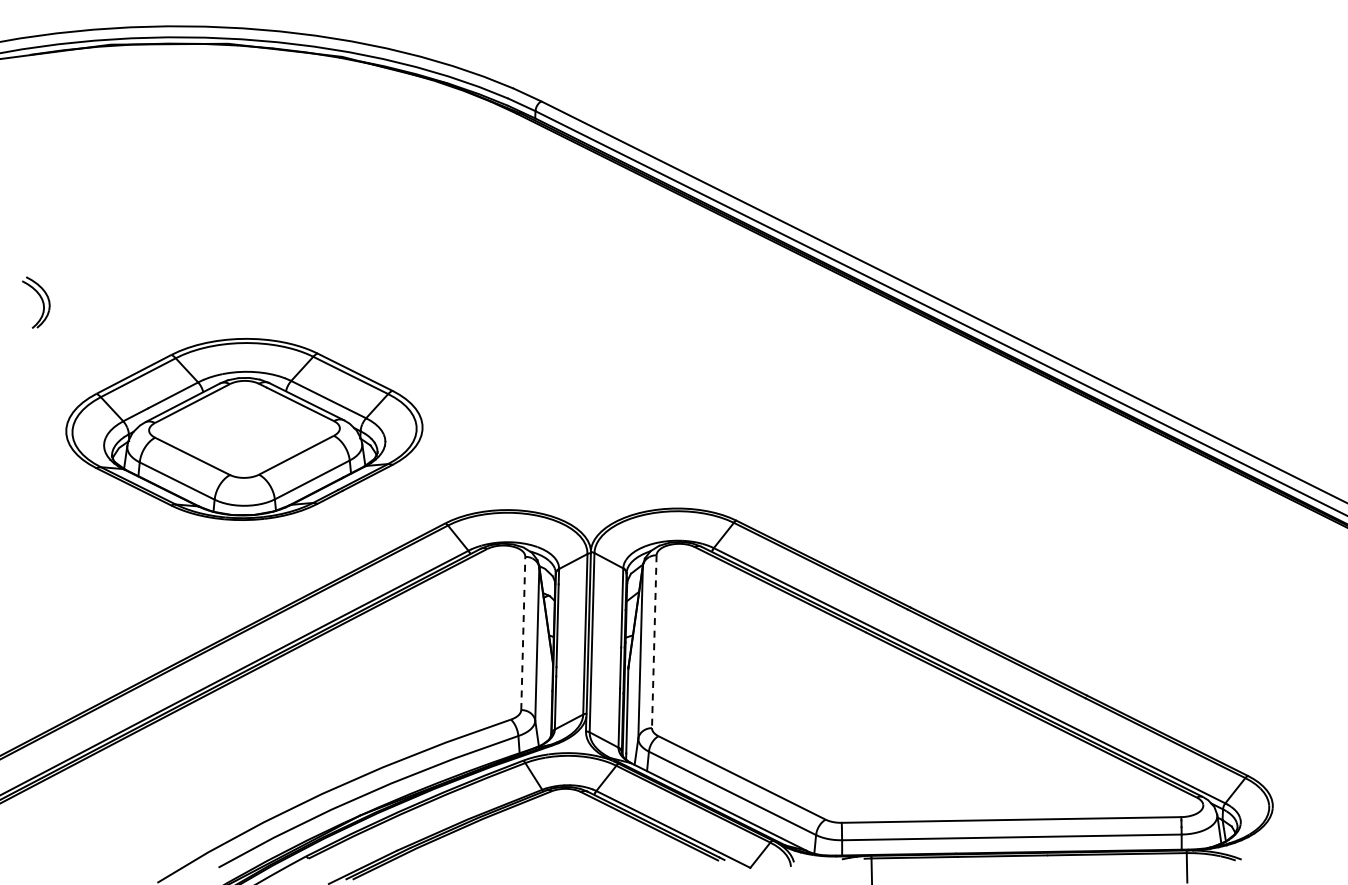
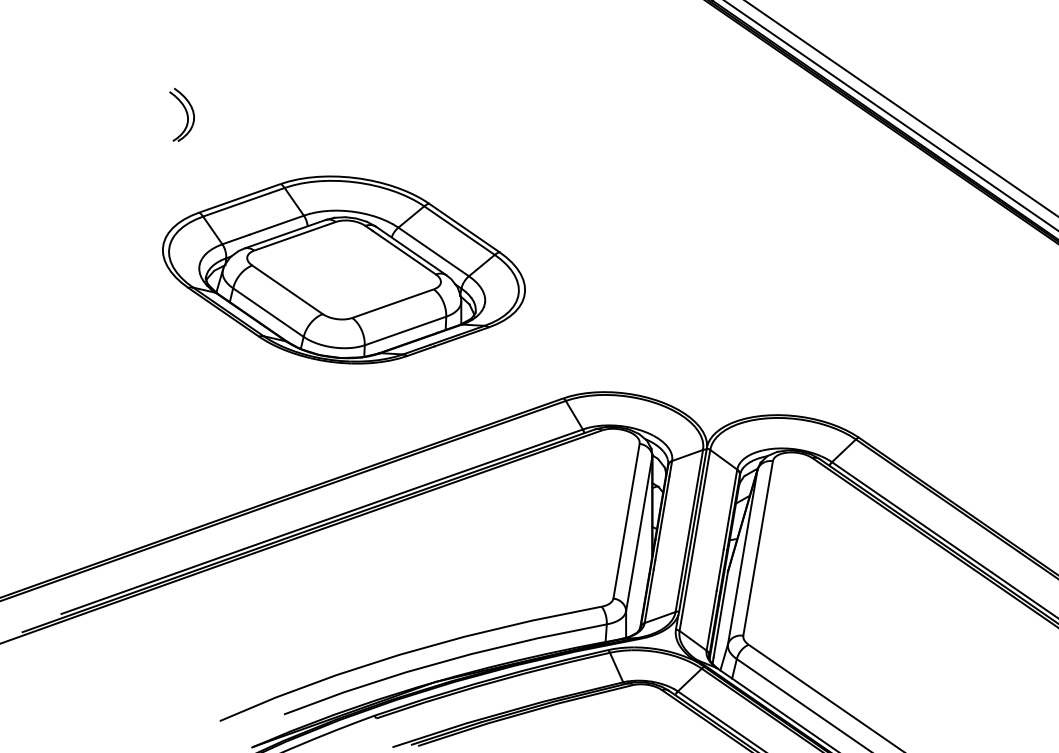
part: (244, 429) -> (344, 270), moved
line: (523, 633) -> (626, 521), dashed -> solid
line: (654, 642) -> (758, 549), dashed -> solid

